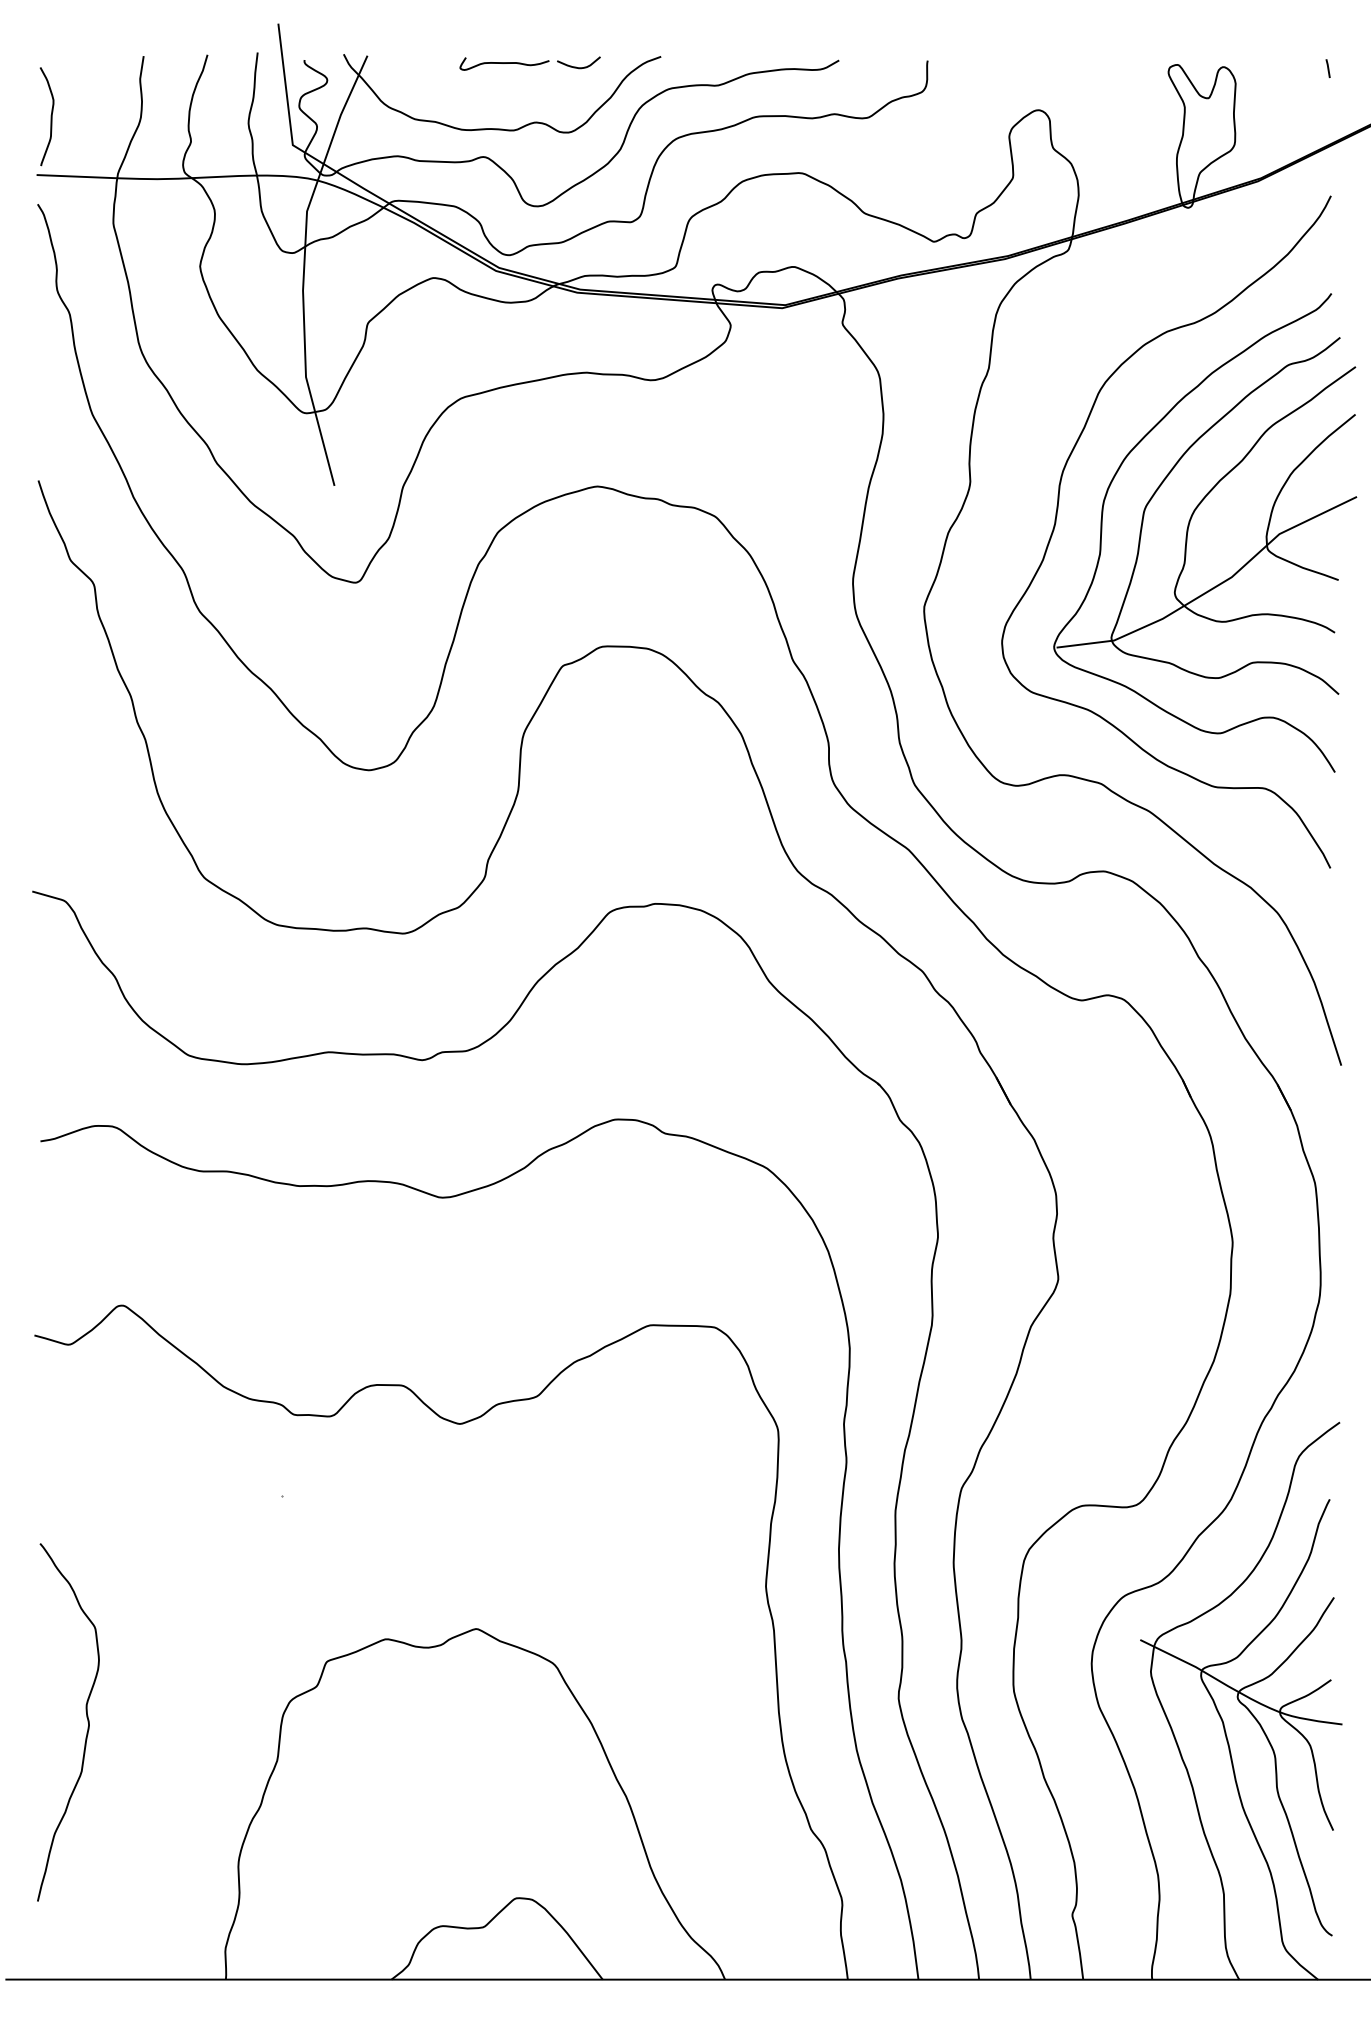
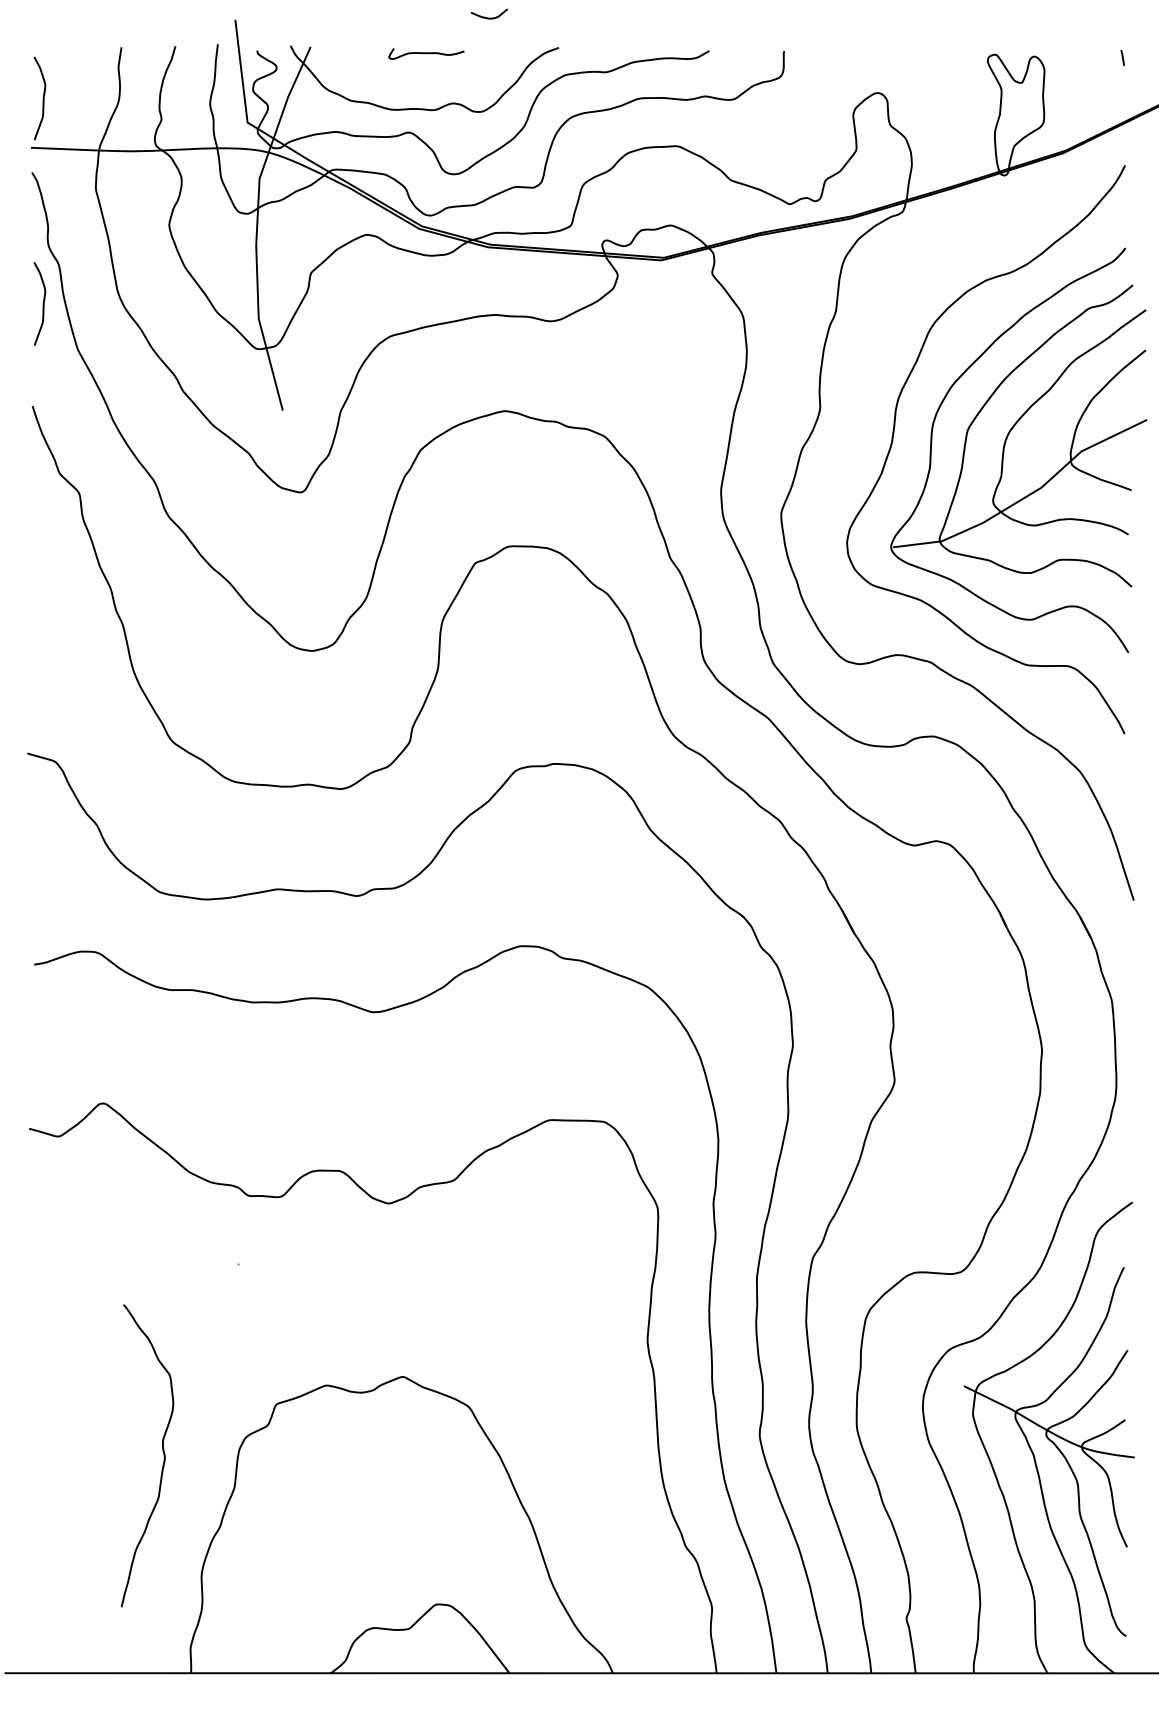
curve: (576, 66) -> (487, 17), moved
curve: (50, 359) -> (42, 303), added
curve: (86, 1717) -> (162, 1451), moved

